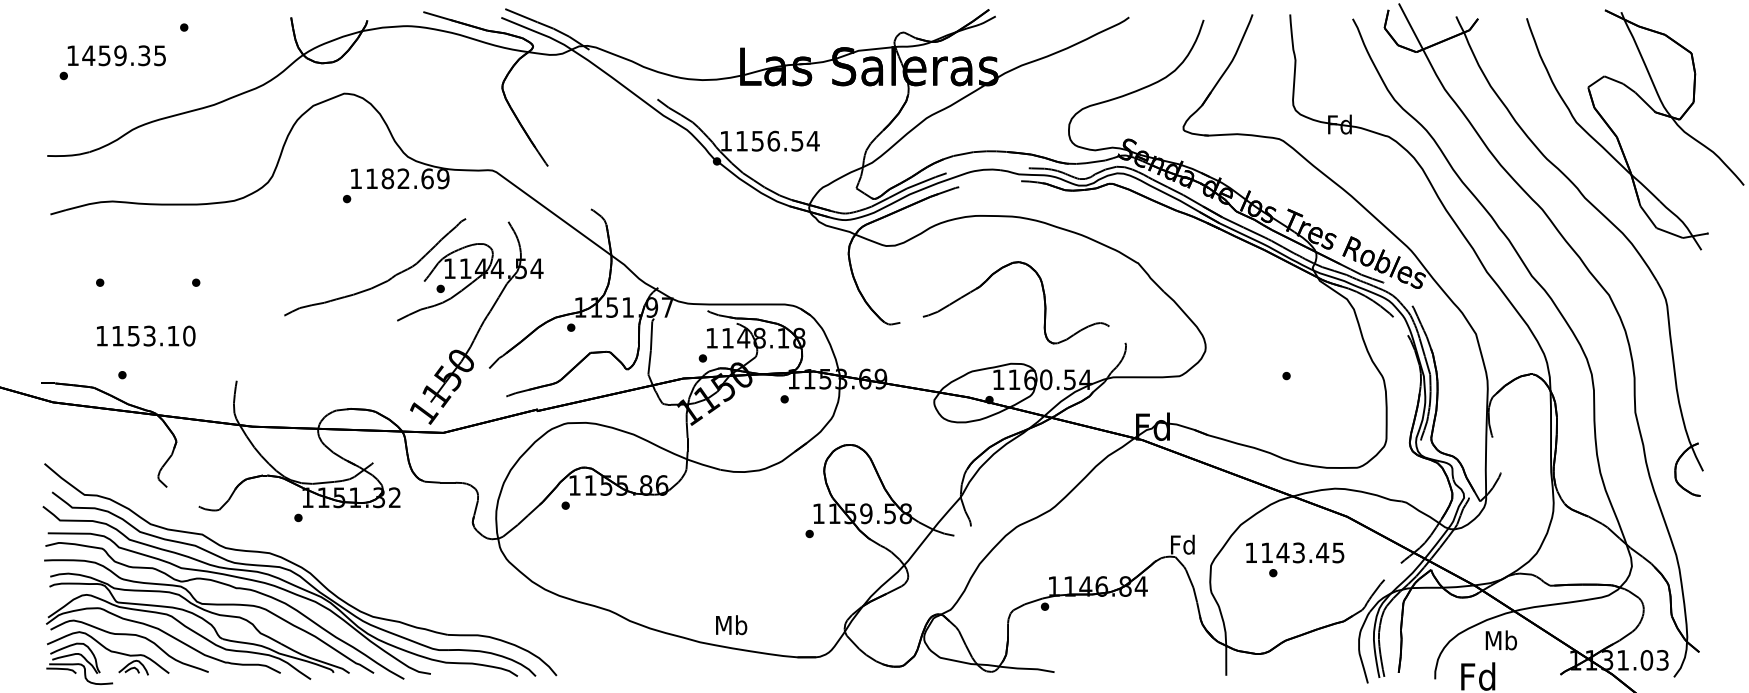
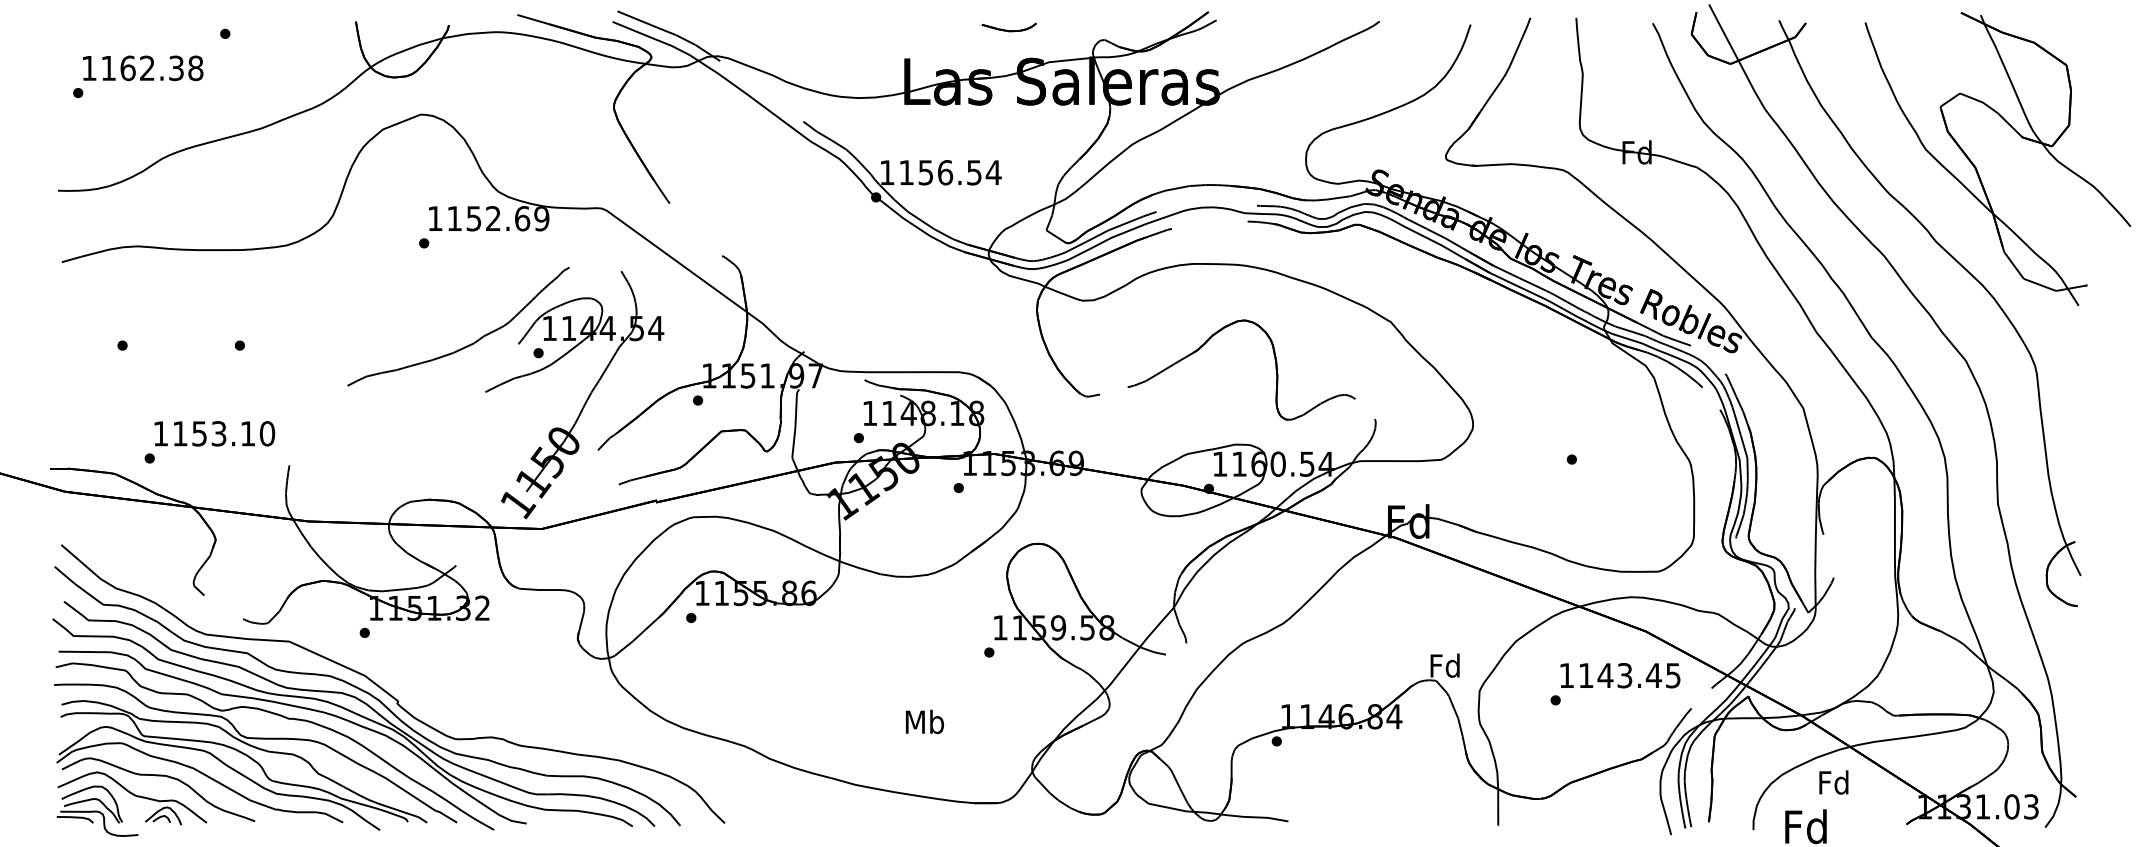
part: (825, 22) -> (1008, 27), added
text: (123, 55) -> (151, 68), 1459.35 -> 1162.38
text: (387, 178) -> (473, 218), 1182.69 -> 1152.69
text: (145, 335) -> (214, 433), moved
text: (1295, 552) -> (1620, 675), moved
curve: (317, 565) -> (387, 691), added
text: (731, 624) -> (924, 721), moved
text: (1501, 640) -> (1834, 782), Mb -> Fd

